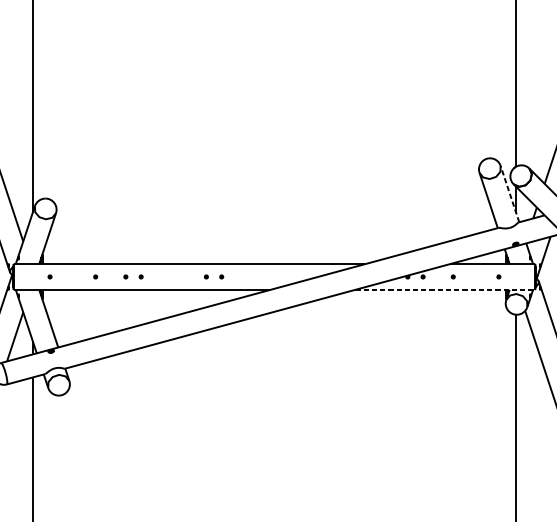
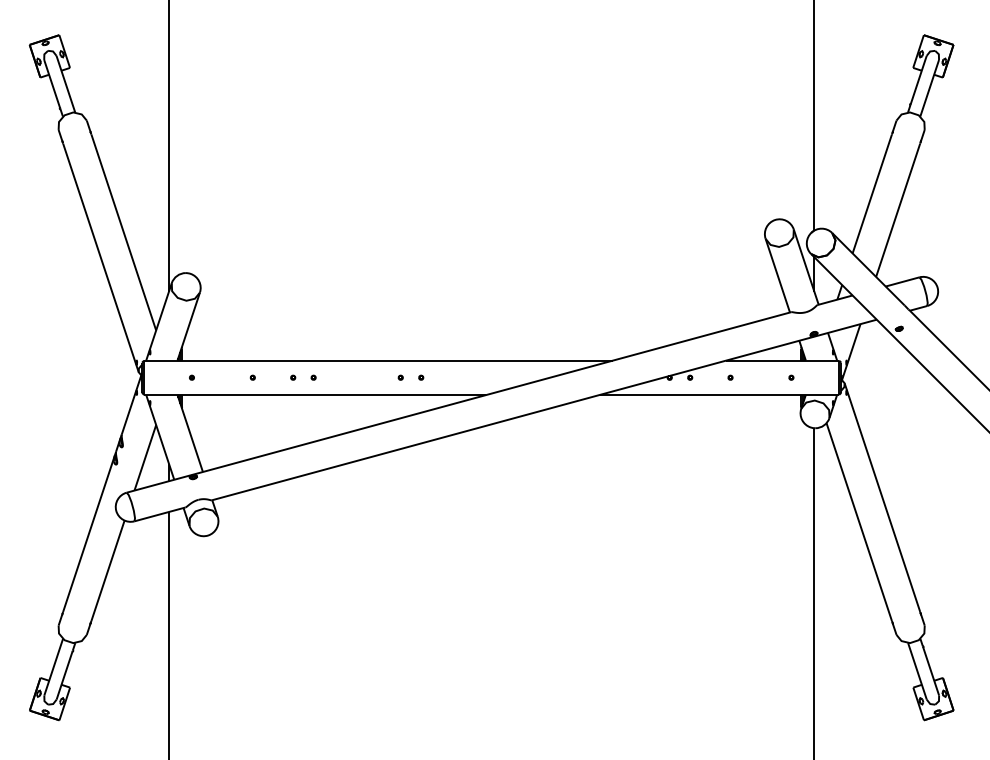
line: (510, 194) -> (806, 267), dashed -> solid
line: (445, 289) -> (719, 394), dashed -> solid

